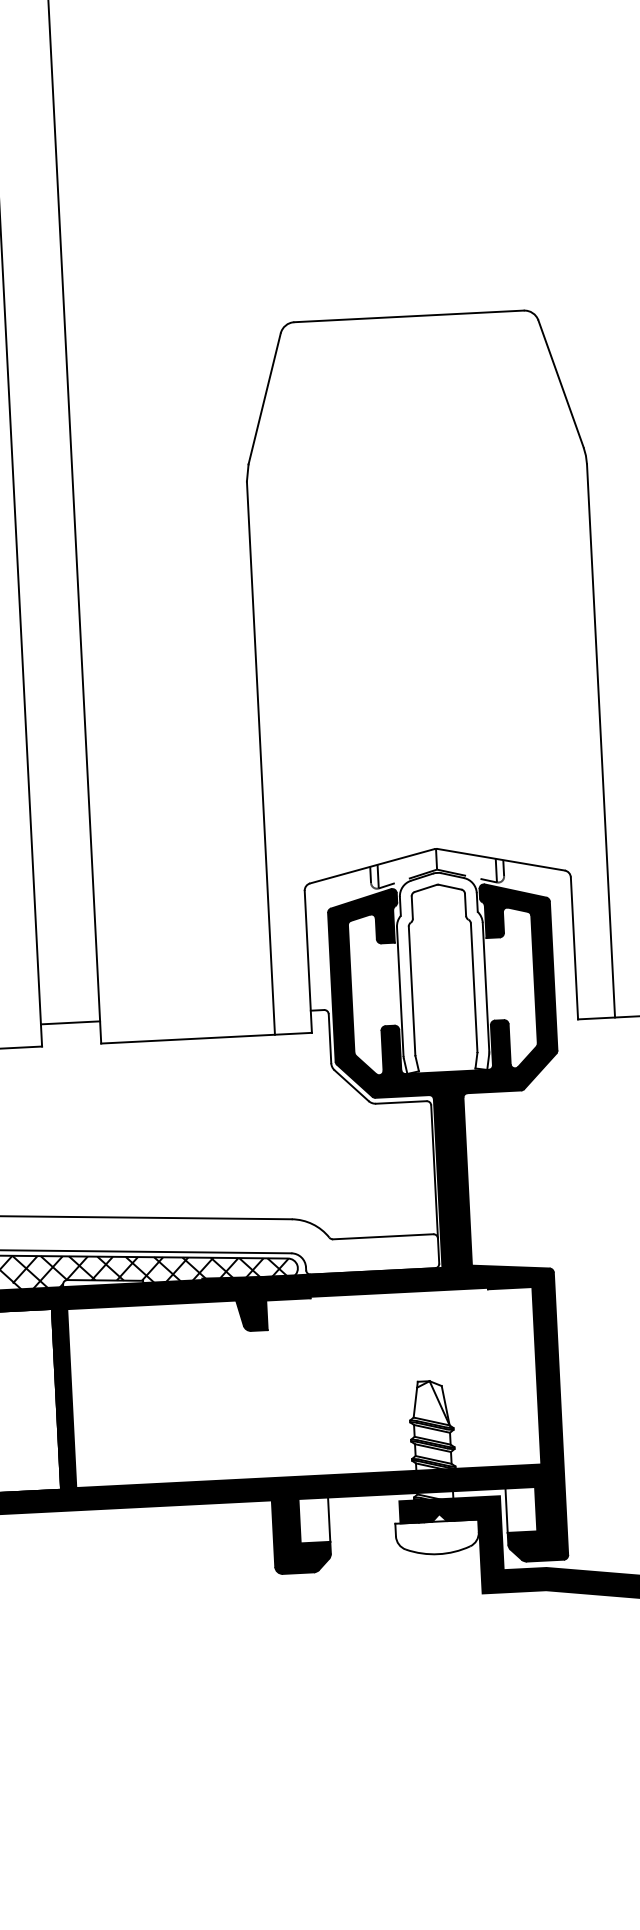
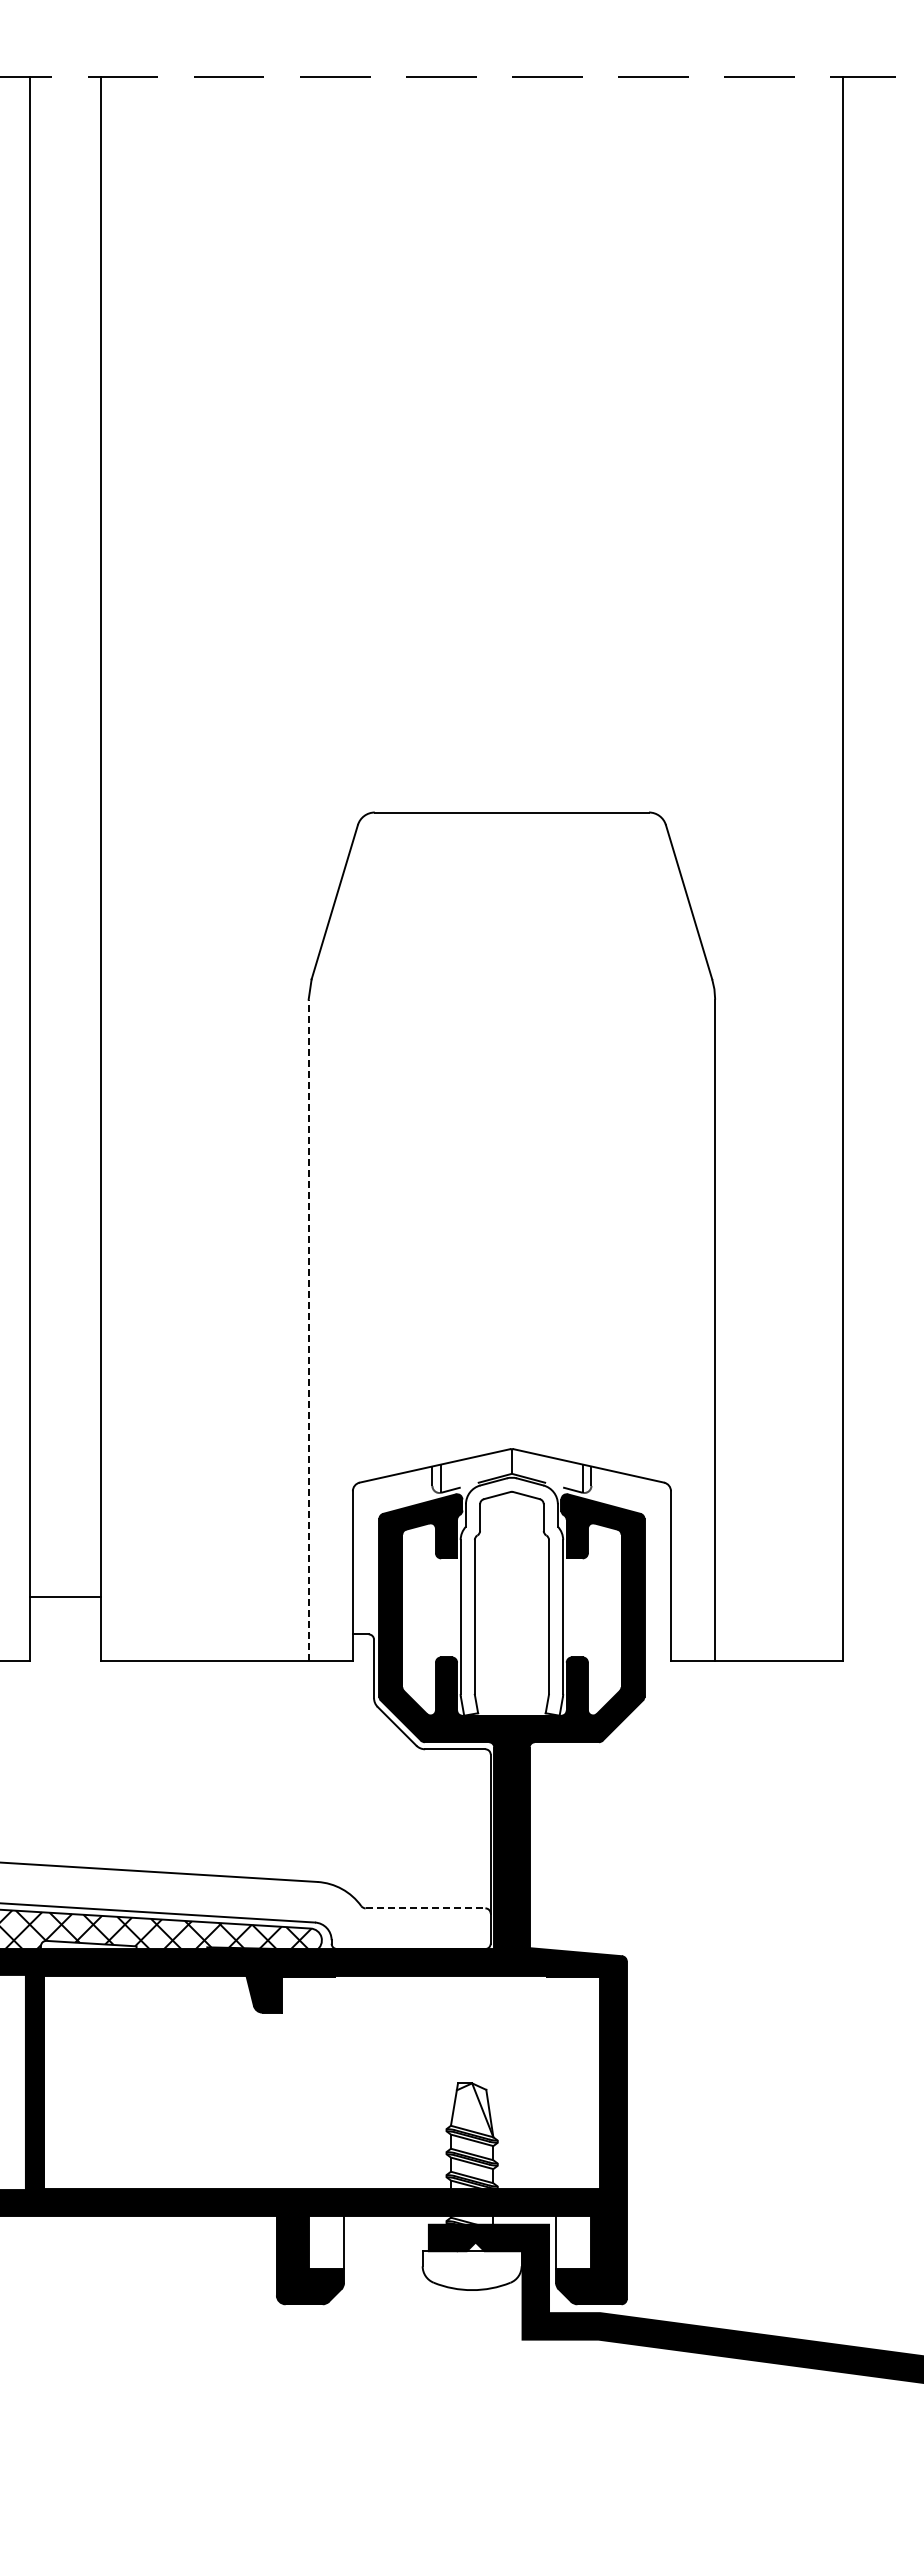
line: (260, 758) -> (308, 1330), solid -> dashed
line: (70, 1022) -> (65, 1597), moved
line: (383, 1236) -> (425, 1908), solid -> dashed

